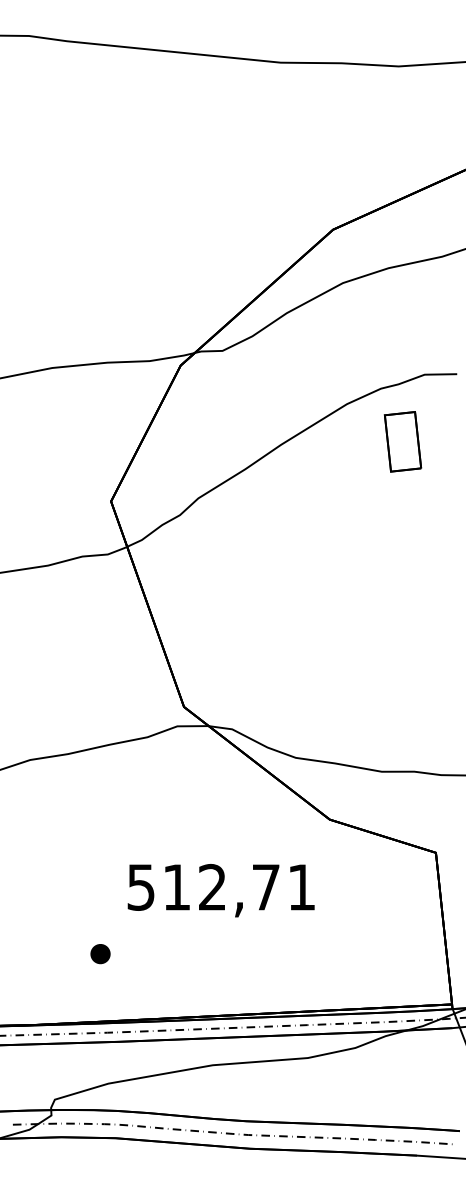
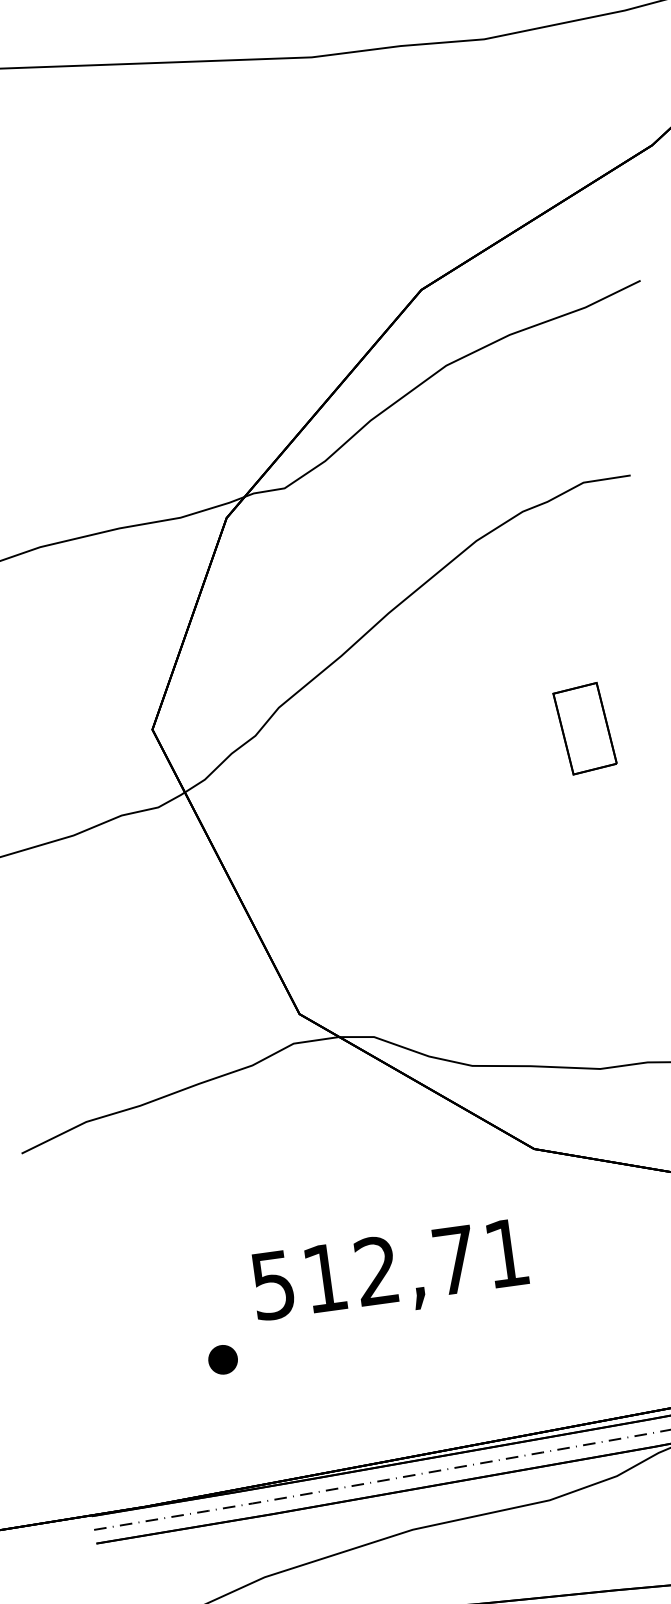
part: (402, 441) -> (584, 728), moved
part: (100, 954) -> (223, 1360), moved

